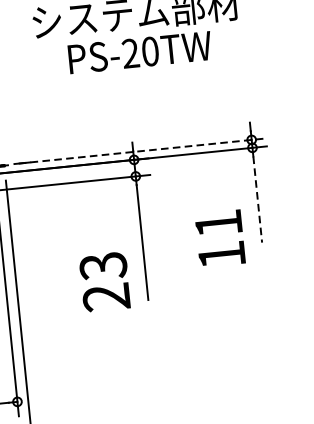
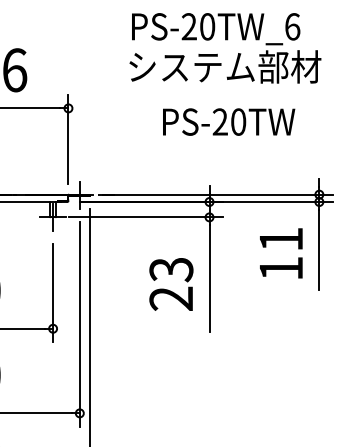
text: (140, 51) -> (229, 121), moved
line: (141, 150) -> (217, 194), dashed -> solid
line: (257, 200) -> (319, 250), dashed -> solid
text: (220, 238) -> (281, 253), moved
text: (105, 282) -> (171, 284), moved

